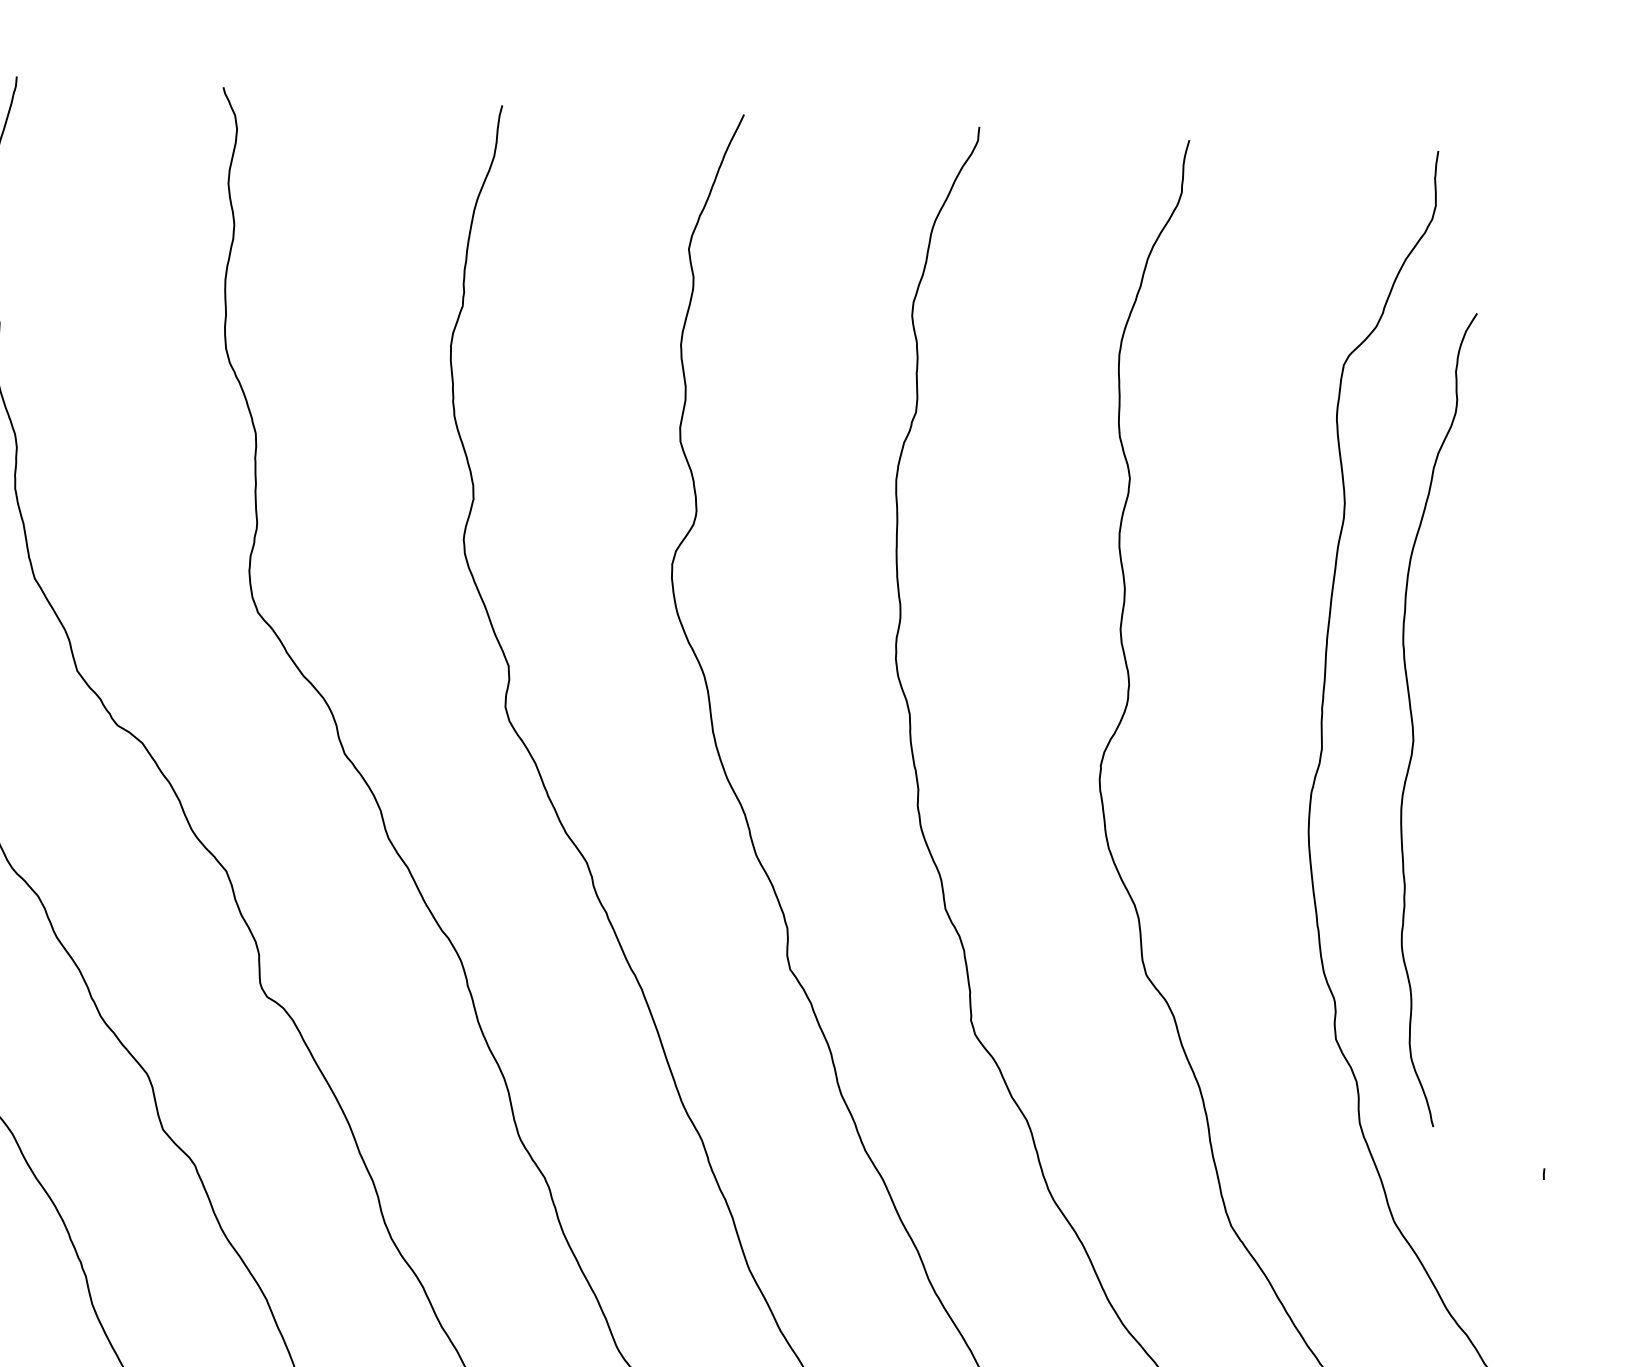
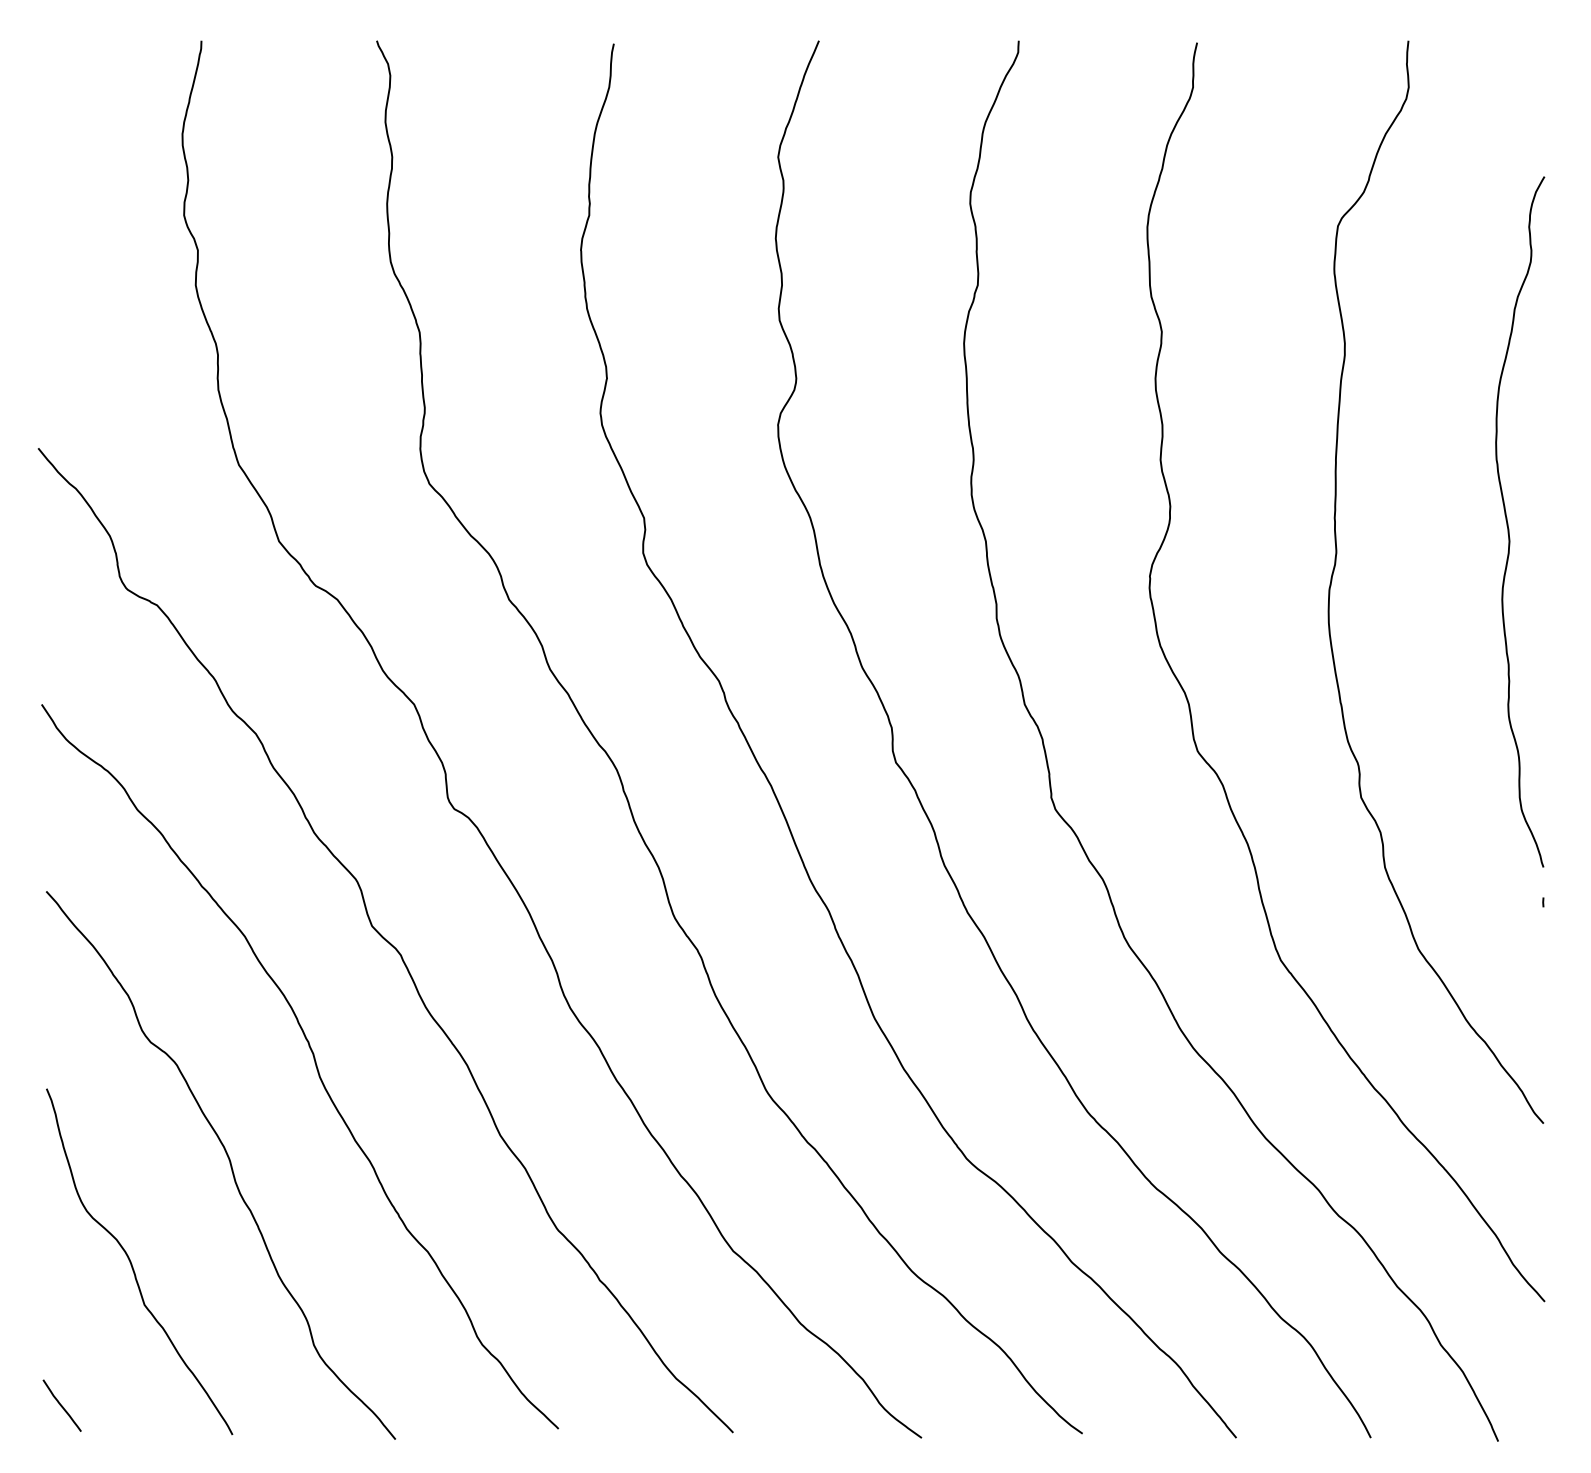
curve: (1413, 719) -> (1508, 523), moved

